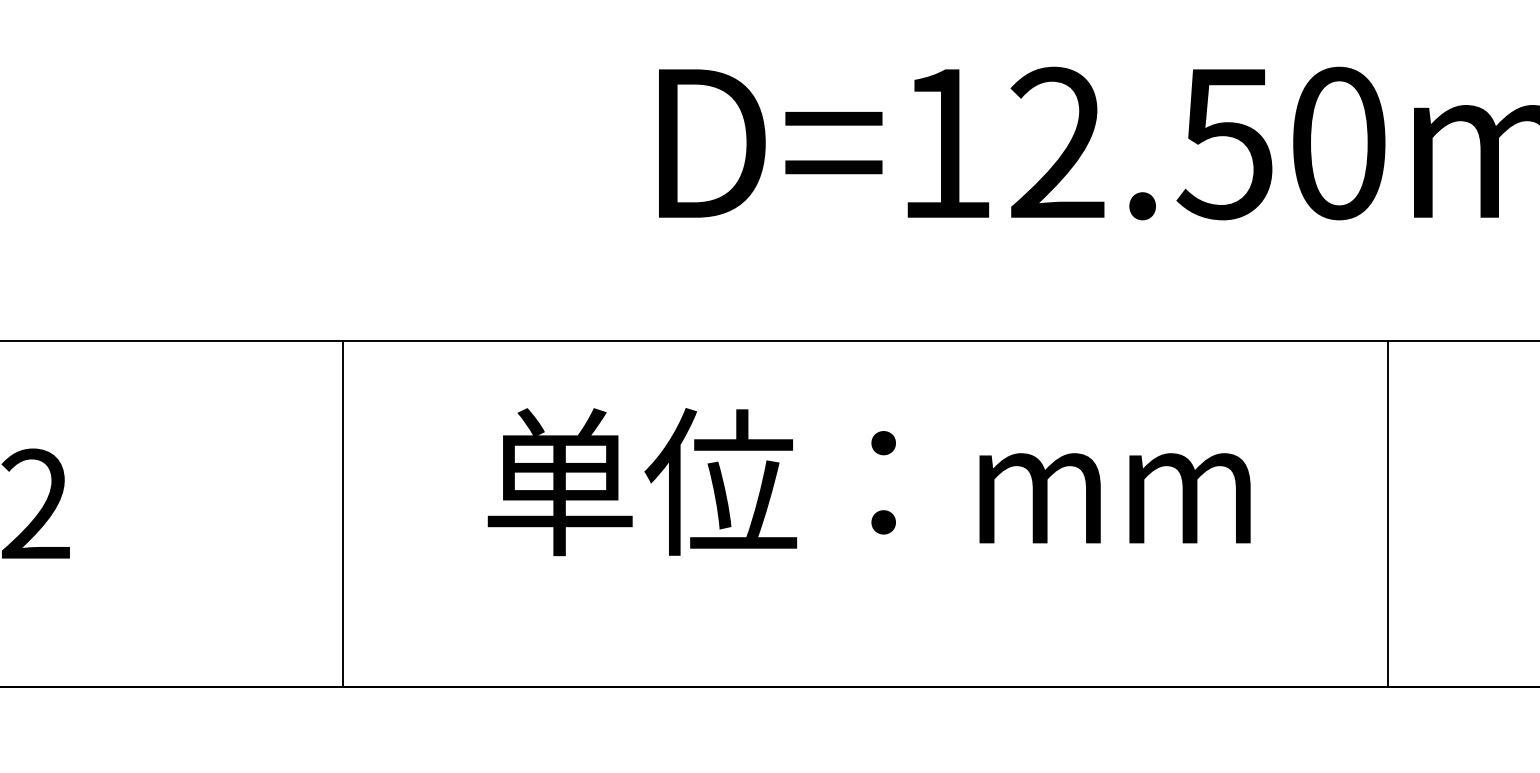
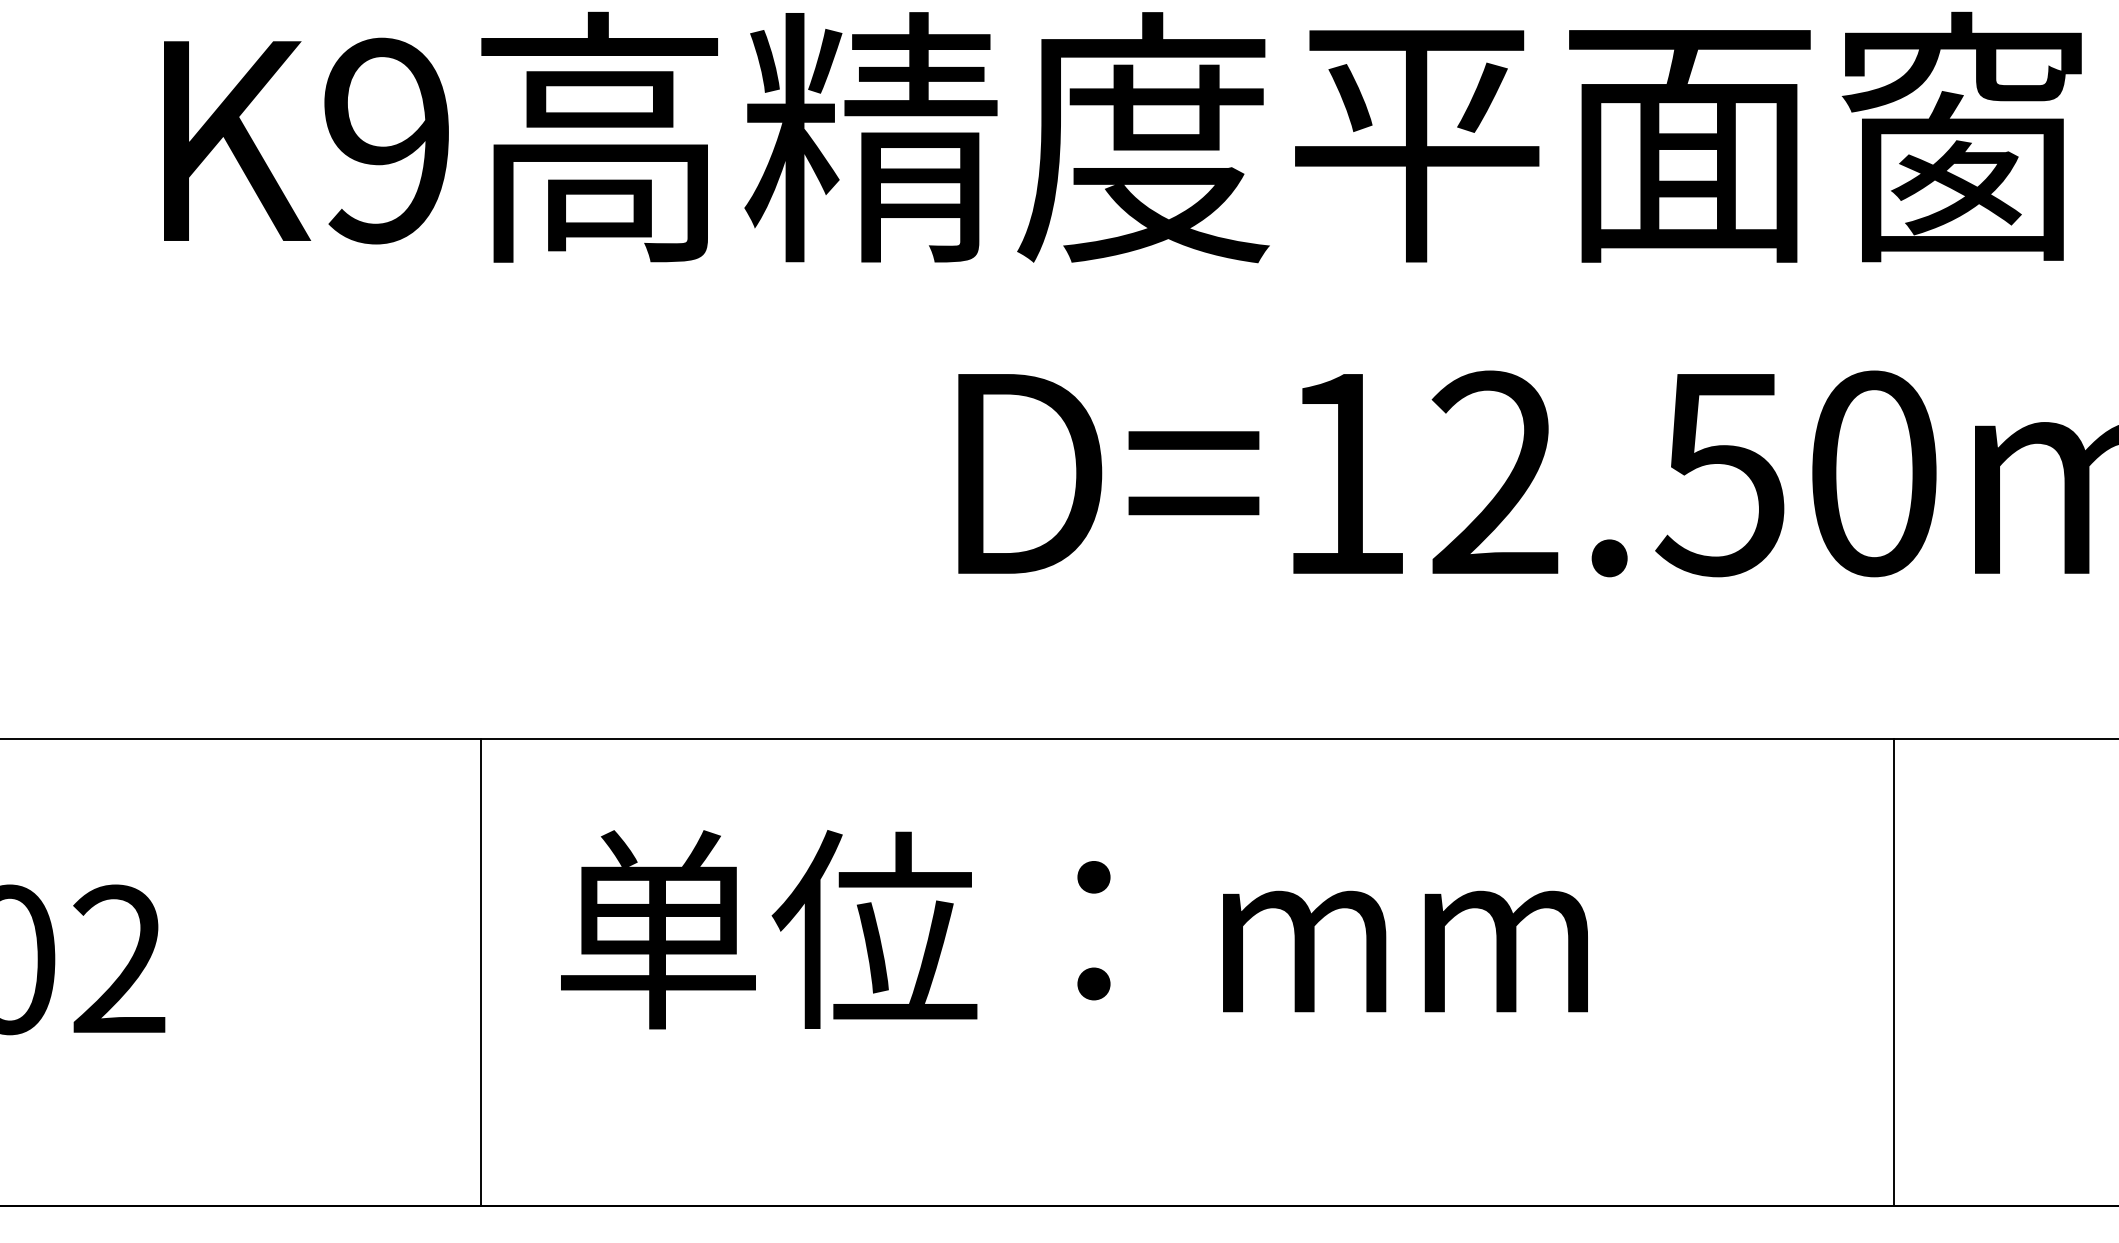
text: (869, 481) -> (1074, 929), moved
line: (342, 513) -> (481, 972), moved
line: (1388, 513) -> (1893, 972), moved

